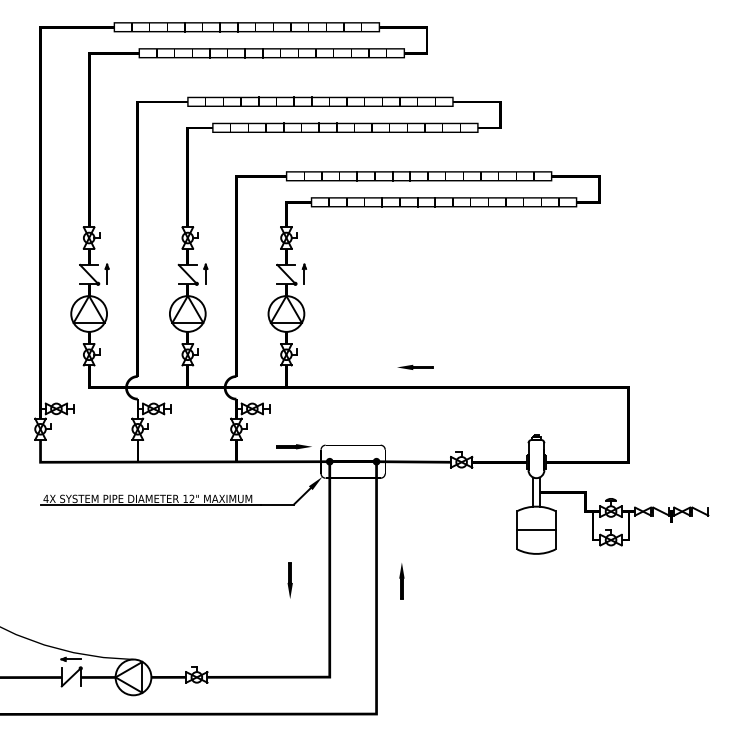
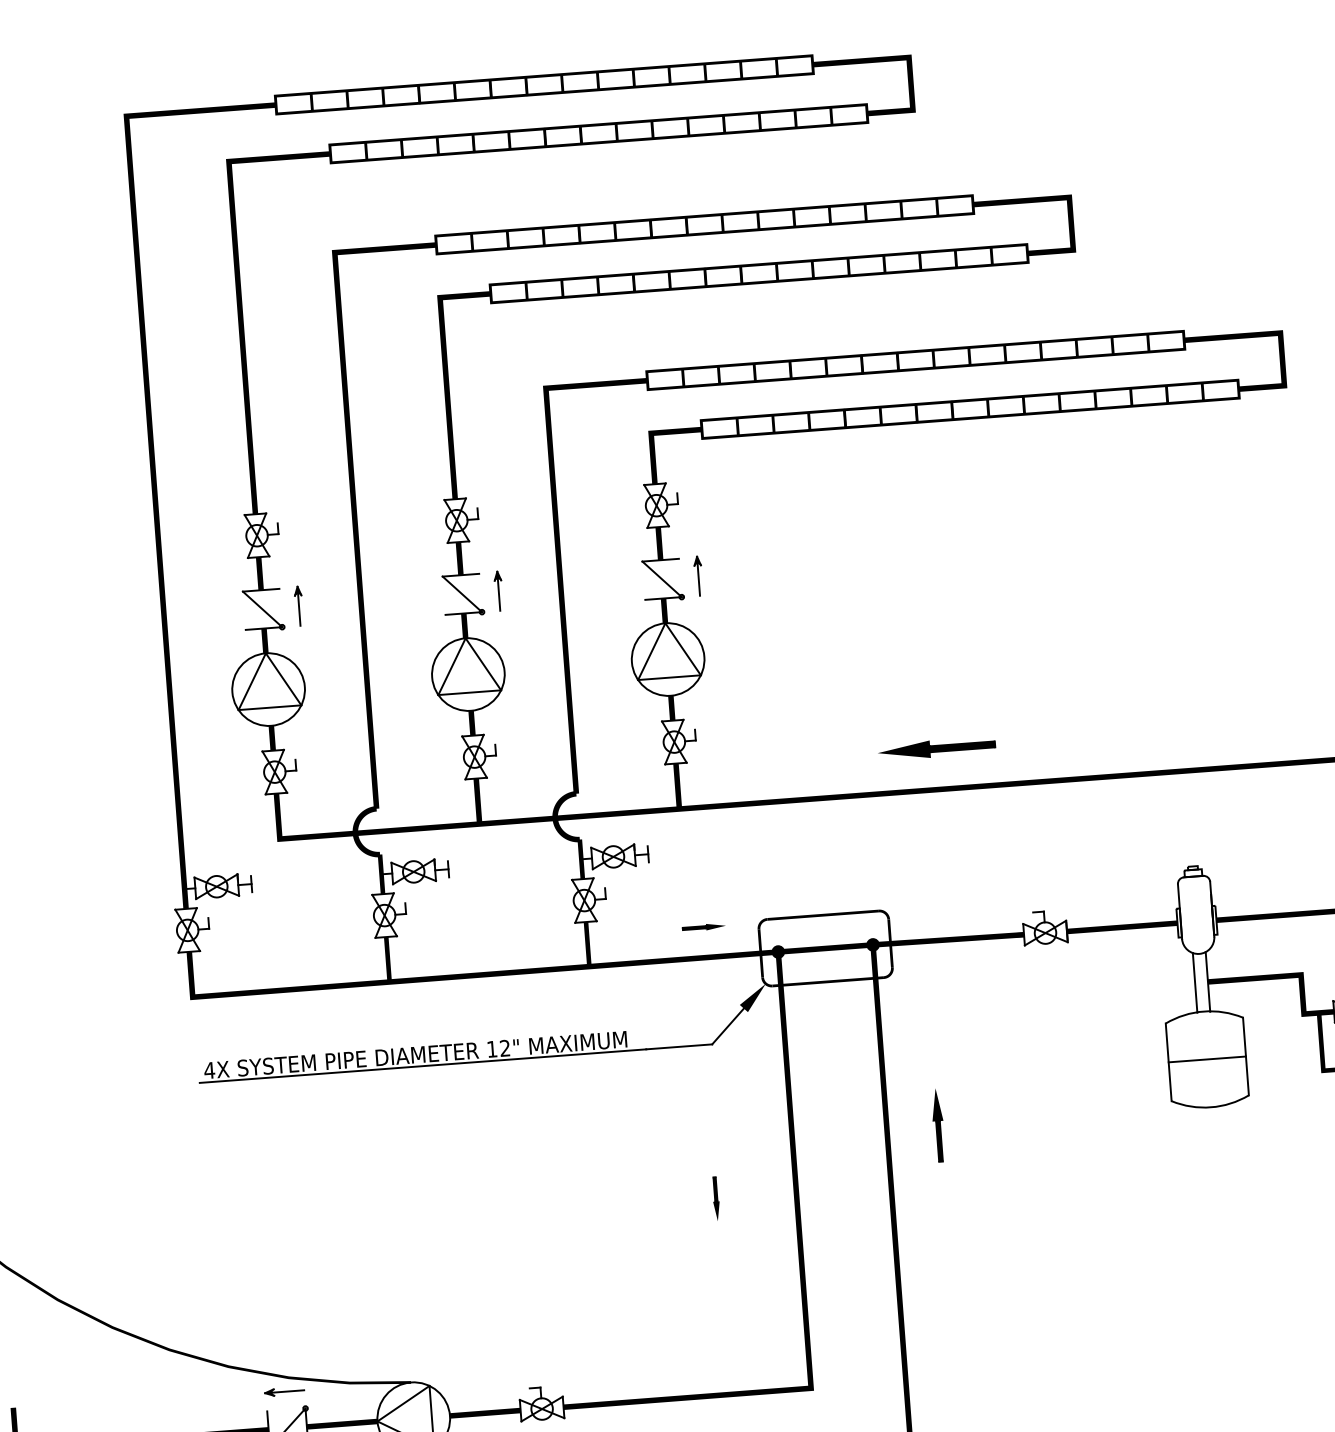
part: (415, 366) -> (937, 746), size x1.6
part: (293, 446) -> (702, 926), size x0.6
part: (289, 580) -> (714, 1198), size x0.6
part: (401, 581) -> (937, 1126), moved

